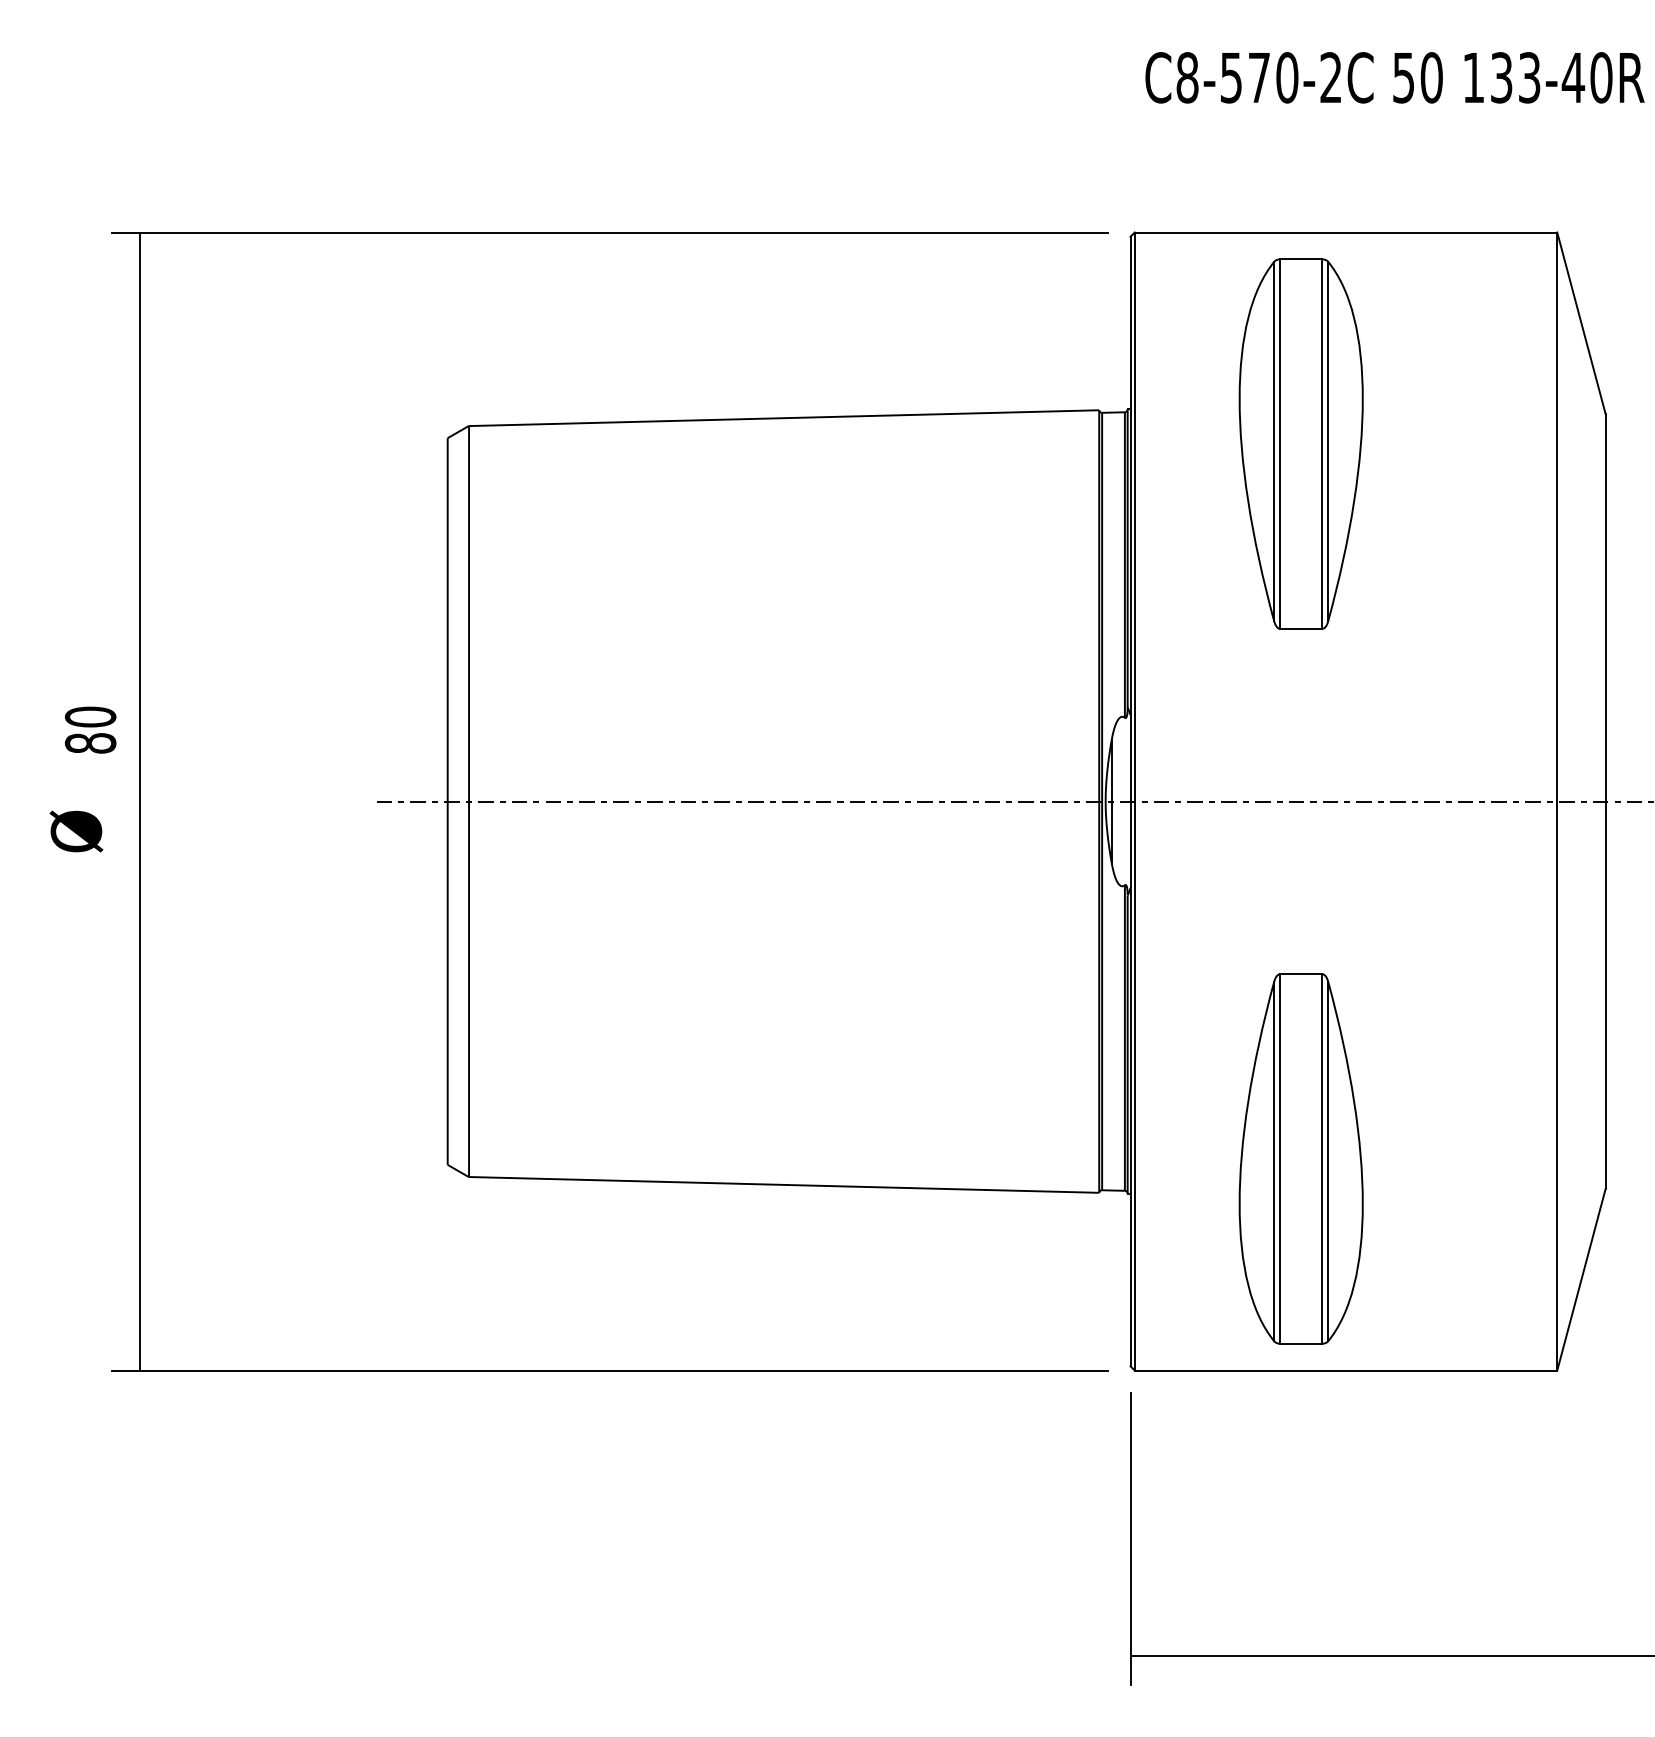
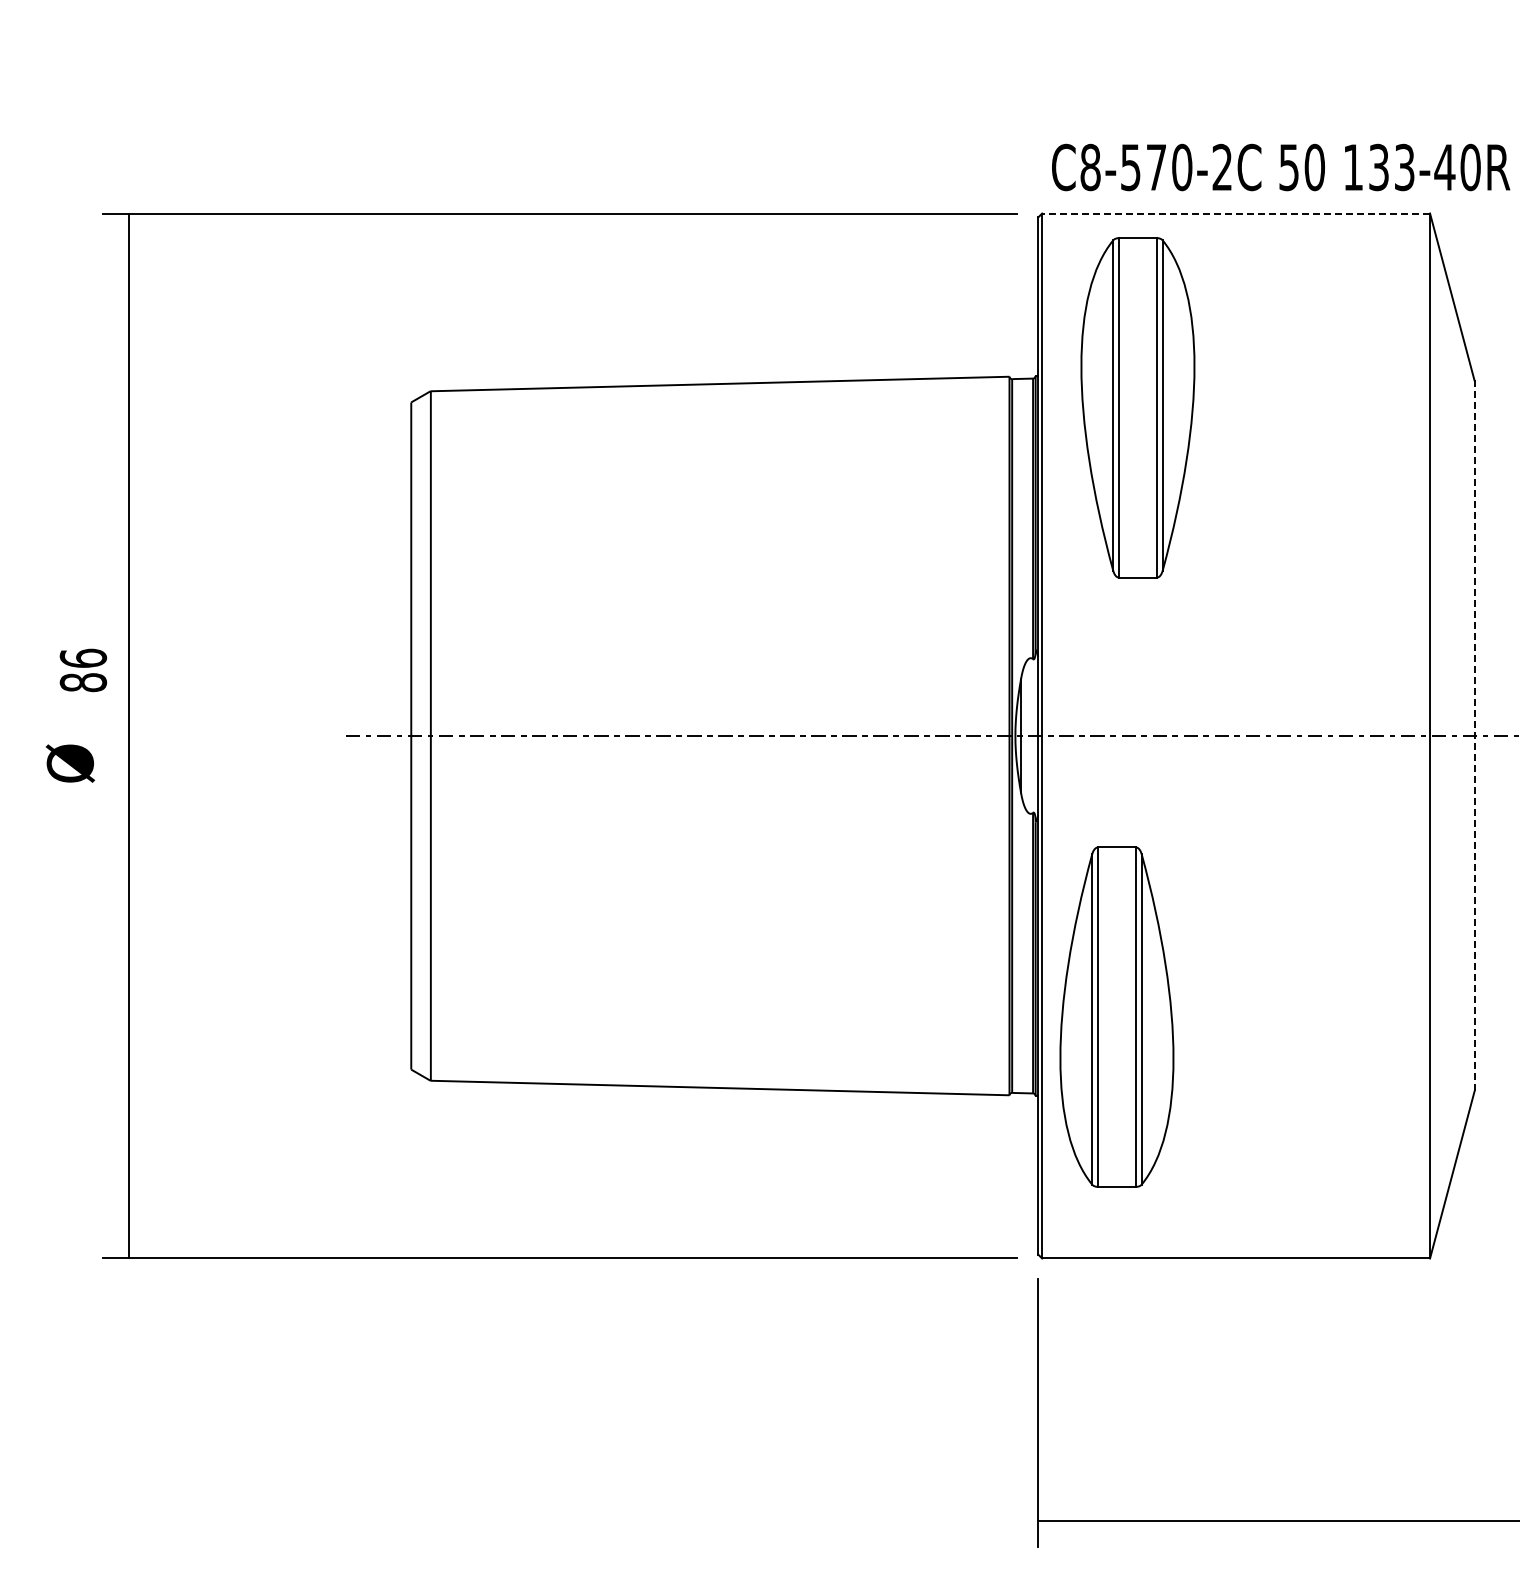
text: (1395, 77) -> (1281, 167), moved
line: (1346, 232) -> (1236, 213), solid -> dashed
part: (1300, 443) -> (1137, 407), moved
text: (89, 716) -> (82, 657), 80 -> 86
line: (1605, 802) -> (1474, 736), solid -> dashed
part: (1300, 1158) -> (1116, 1016), moved

